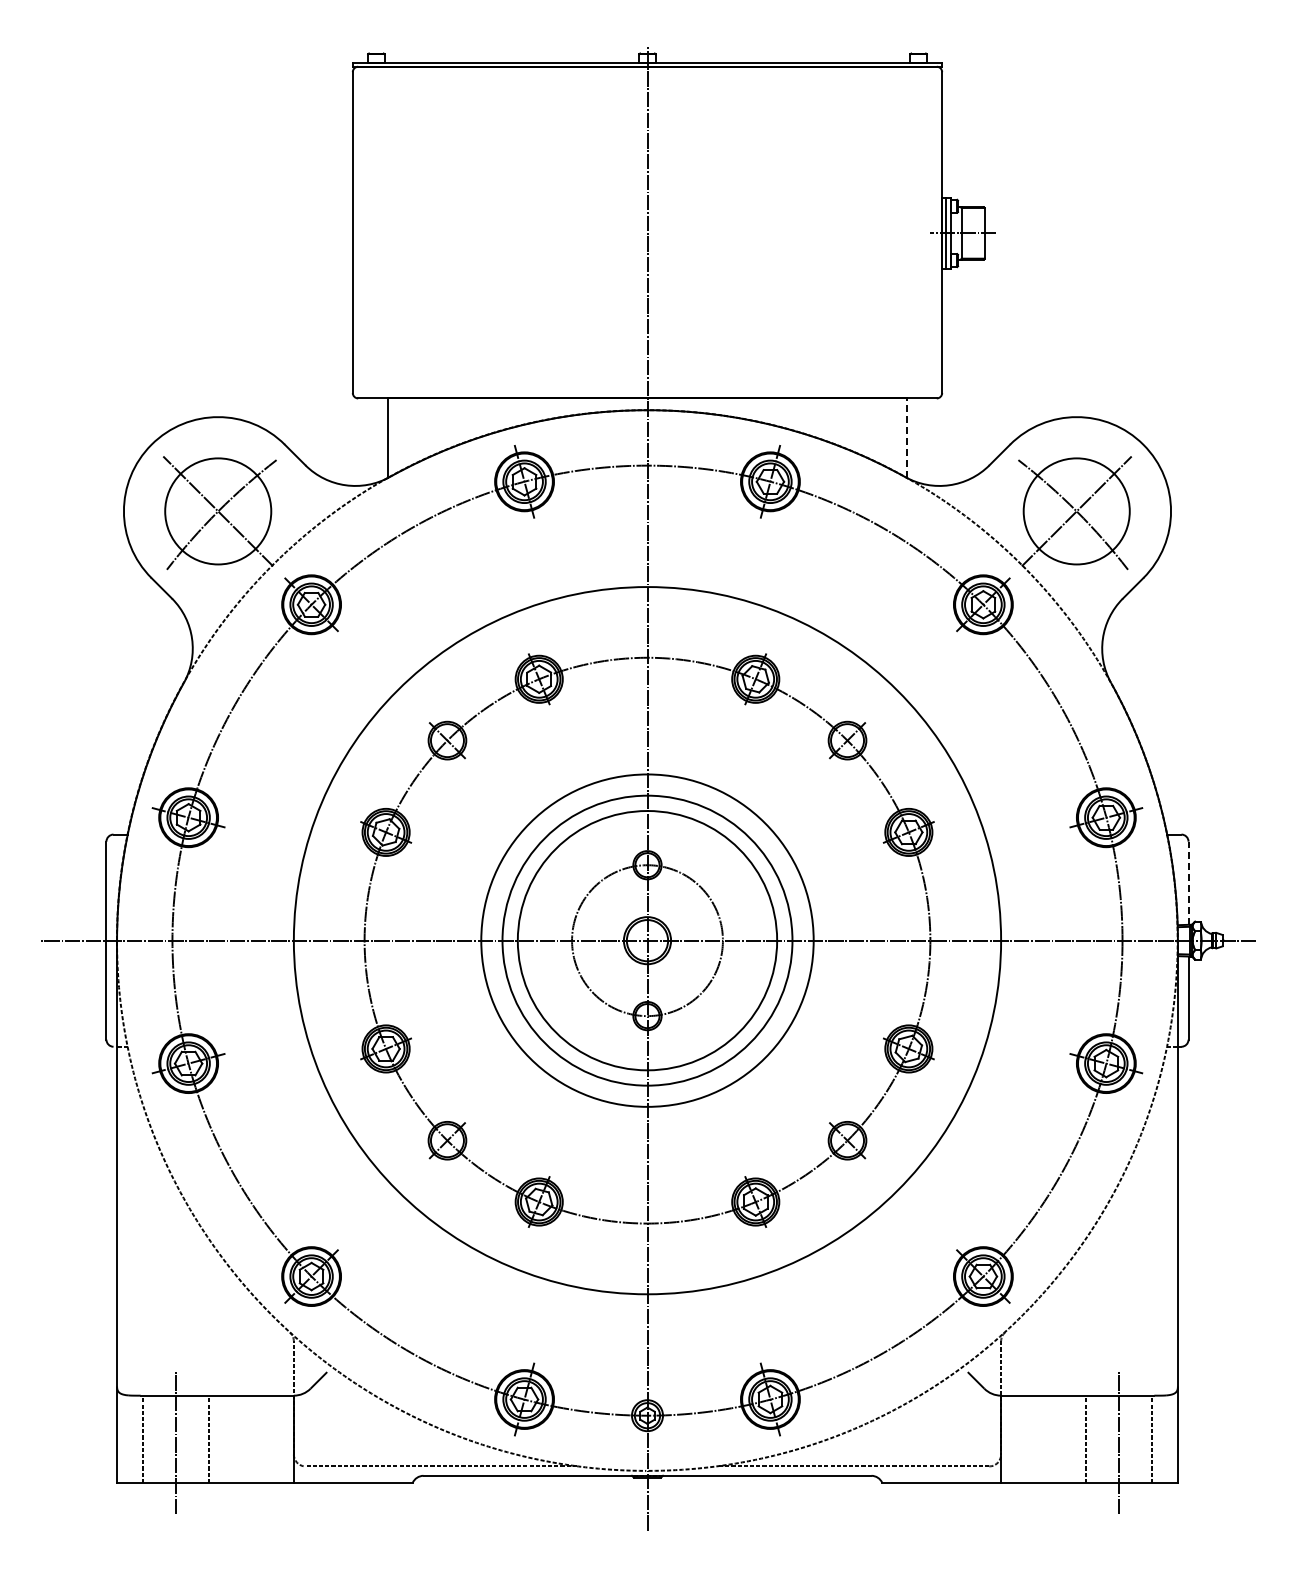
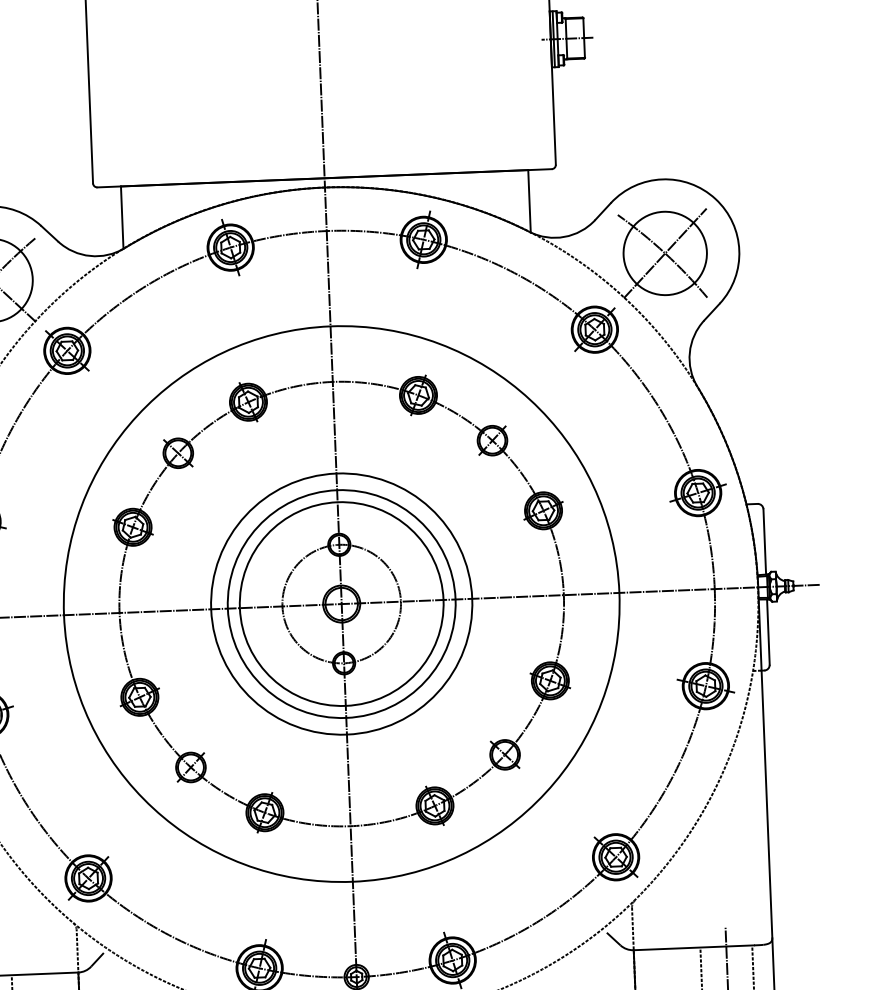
line: (906, 438) -> (529, 201), dashed -> solid
line: (1188, 883) -> (764, 542), dashed -> solid

